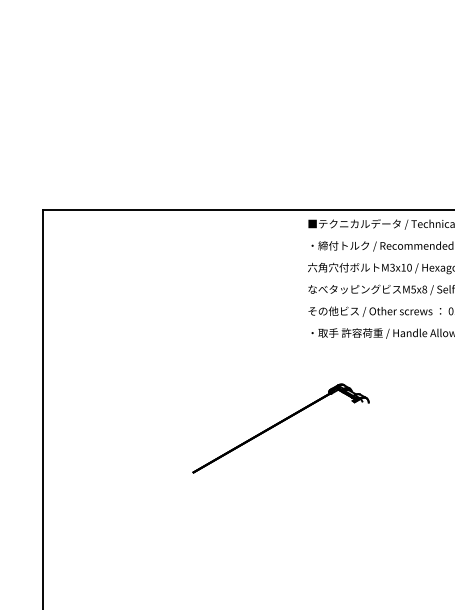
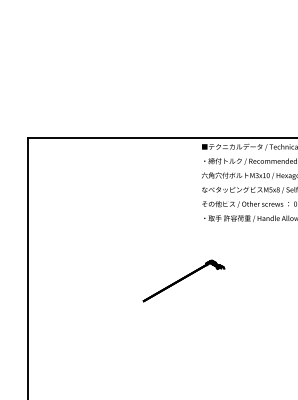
part: (280, 427) -> (183, 280), size x0.7

